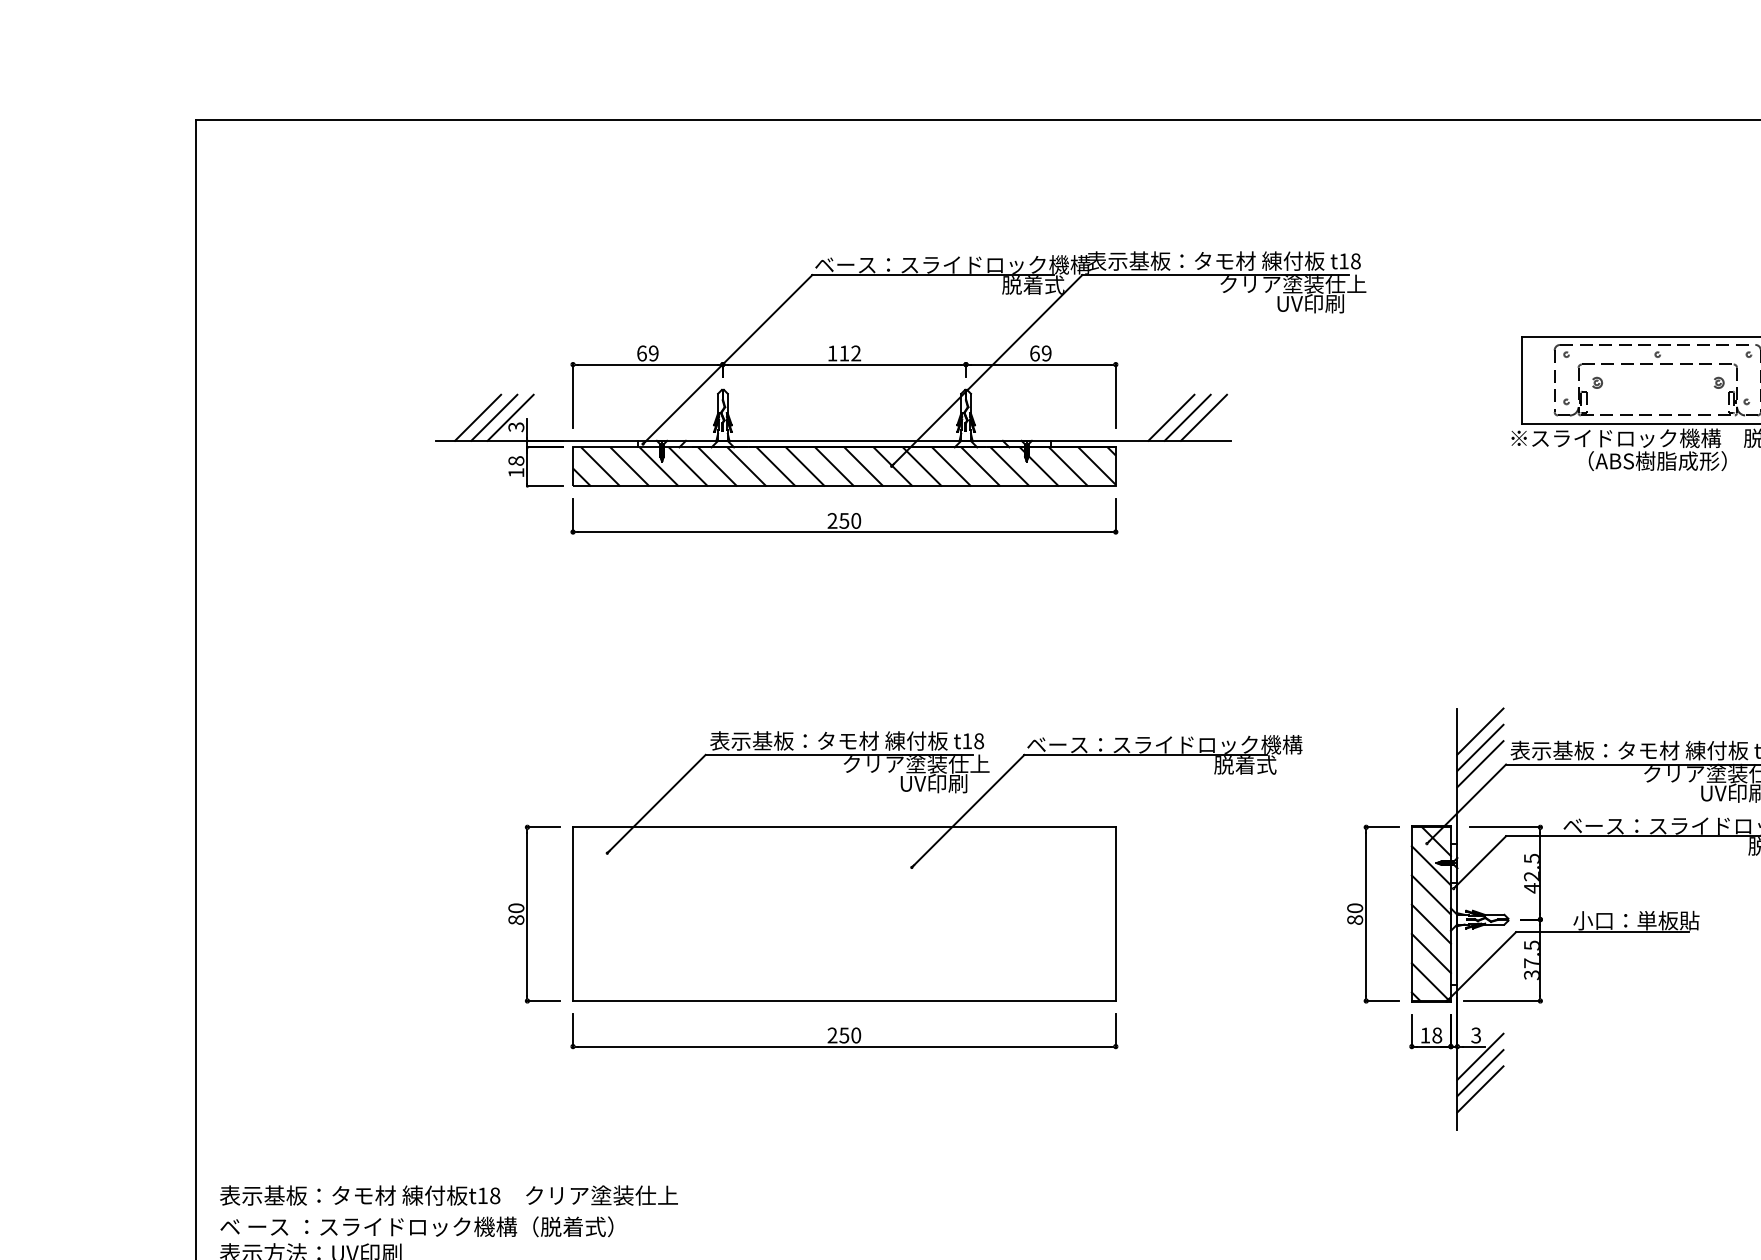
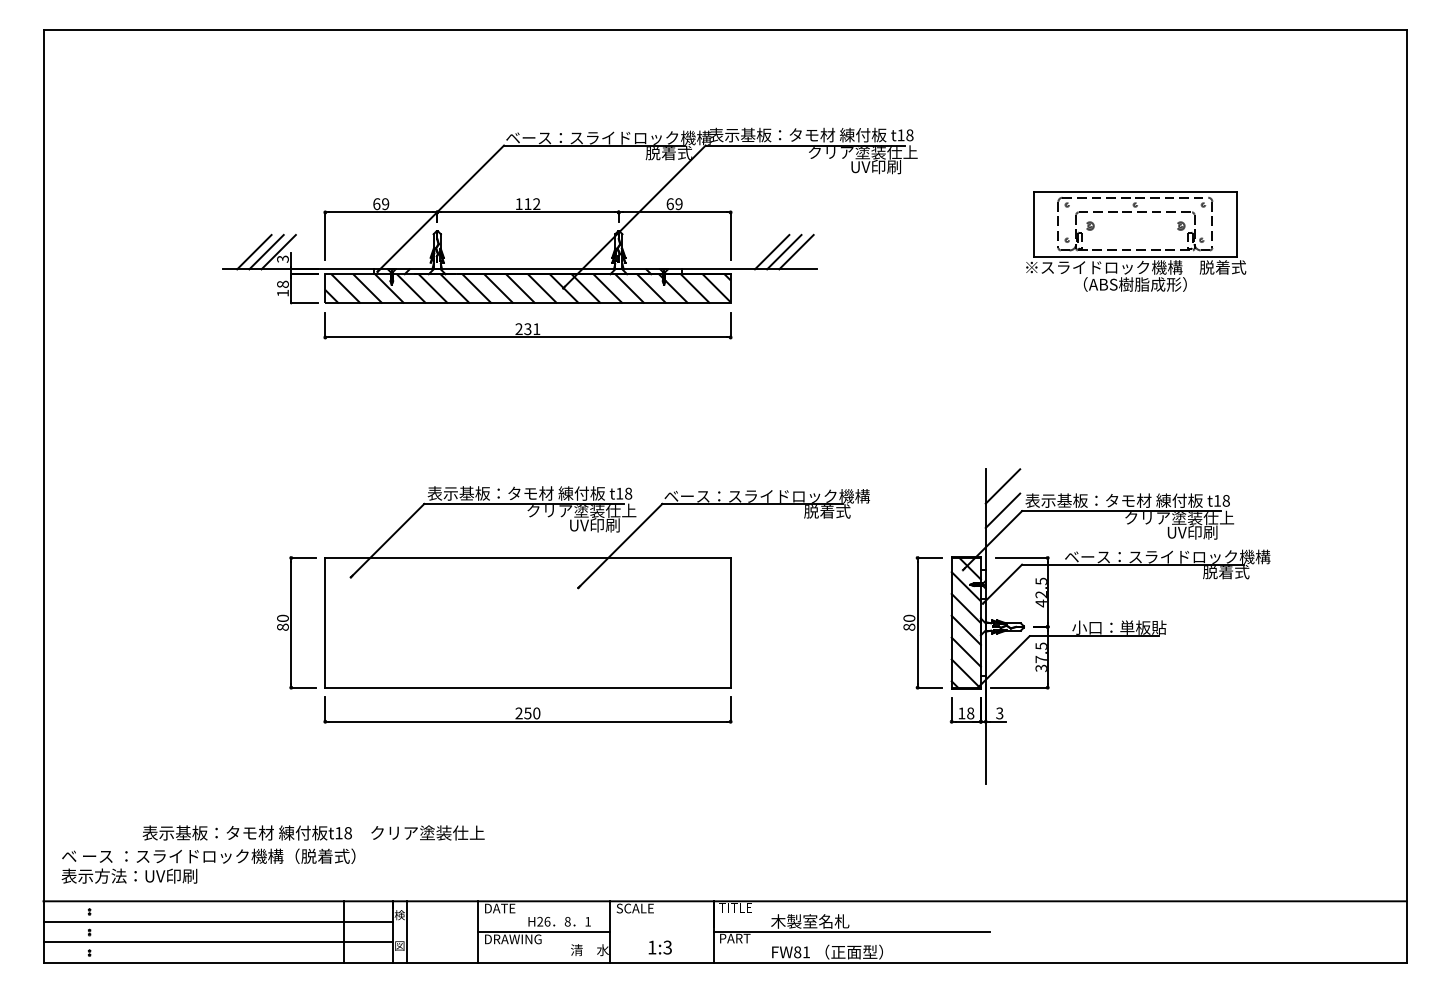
text: (850, 521) -> (532, 329), 250 -> 231
line: (1479, 747) -> (1002, 498), removed
line: (1479, 1056) -> (1002, 729), removed
line: (1479, 1073) -> (1002, 741), removed
line: (1479, 1089) -> (1002, 753), removed
text: (448, 1194) -> (313, 832), moved

